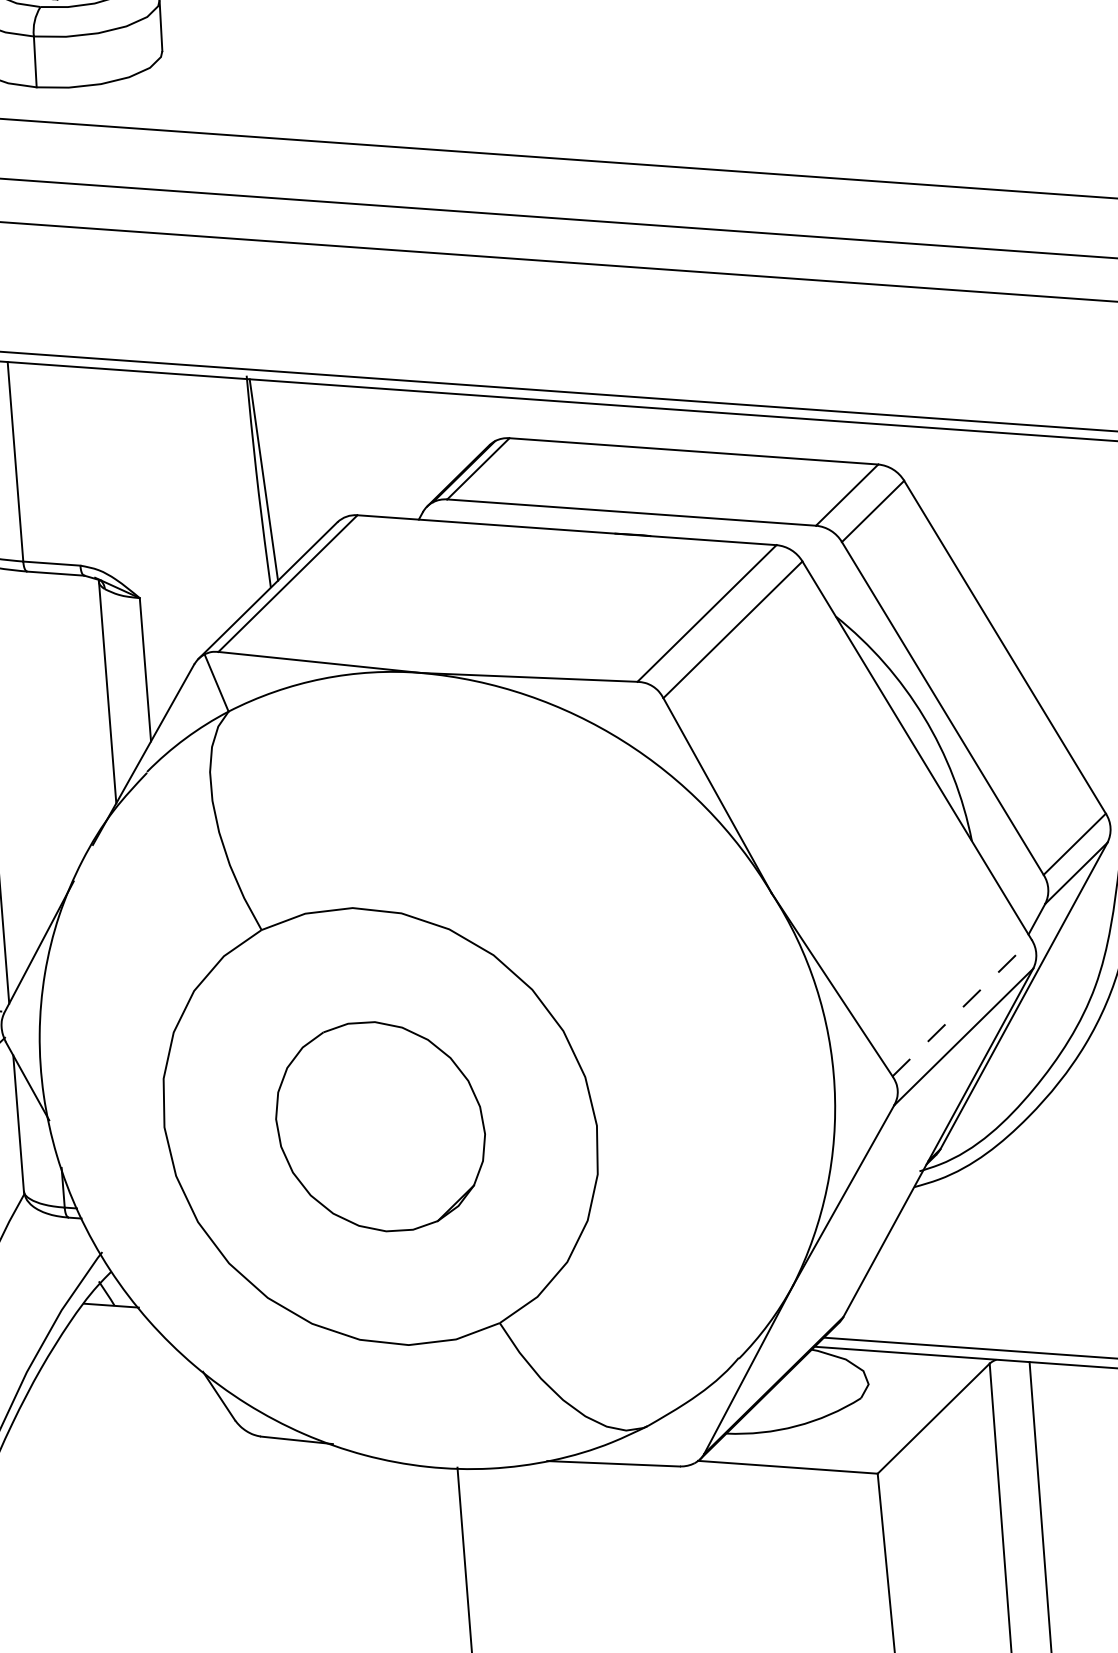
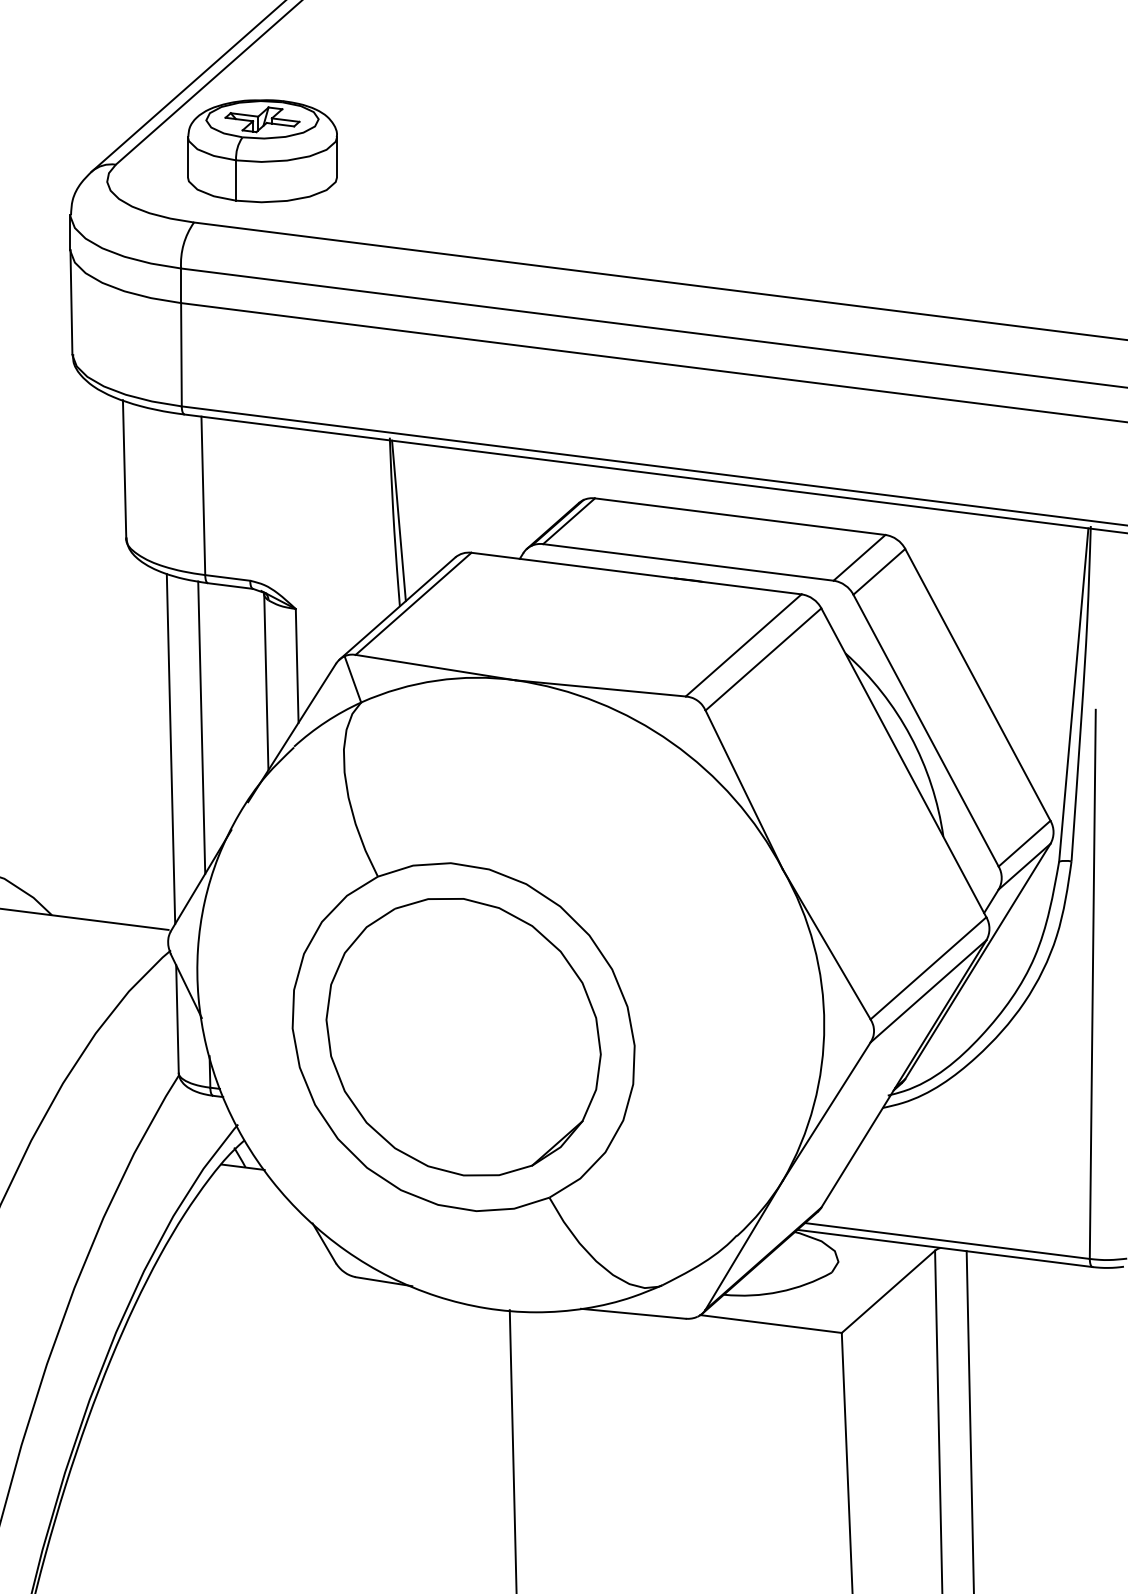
line: (28, 753) -> (201, 727), added
line: (962, 1008) -> (928, 968), dashed -> solid
part: (380, 1126) -> (463, 1037), size x1.67

